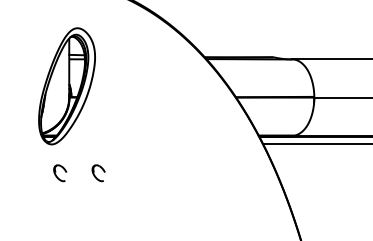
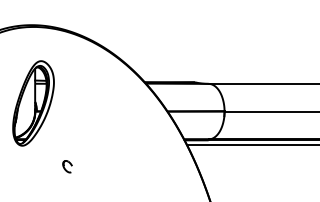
part: (66, 86) -> (33, 103), moved
part: (60, 172) -> (39, 166), removed

